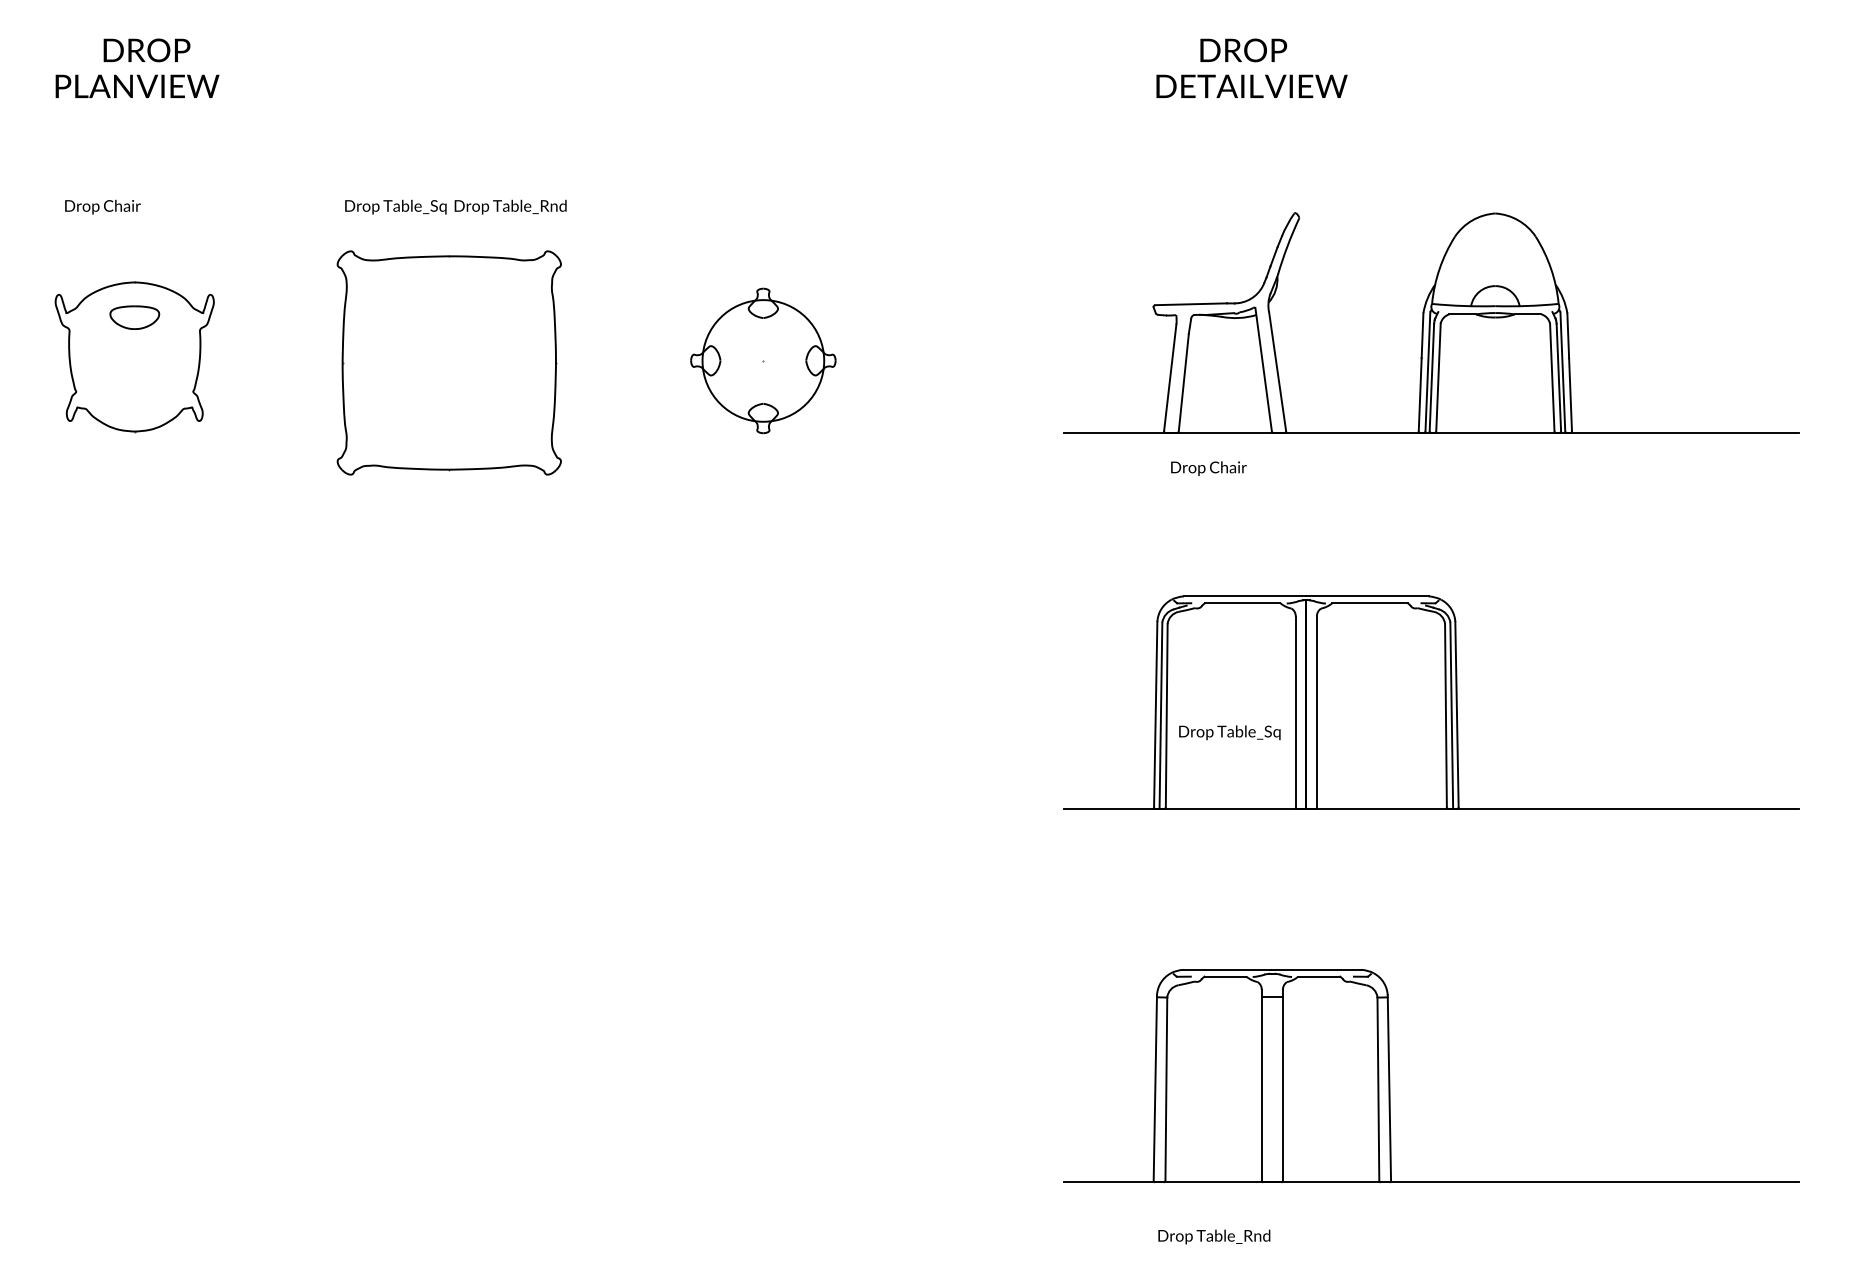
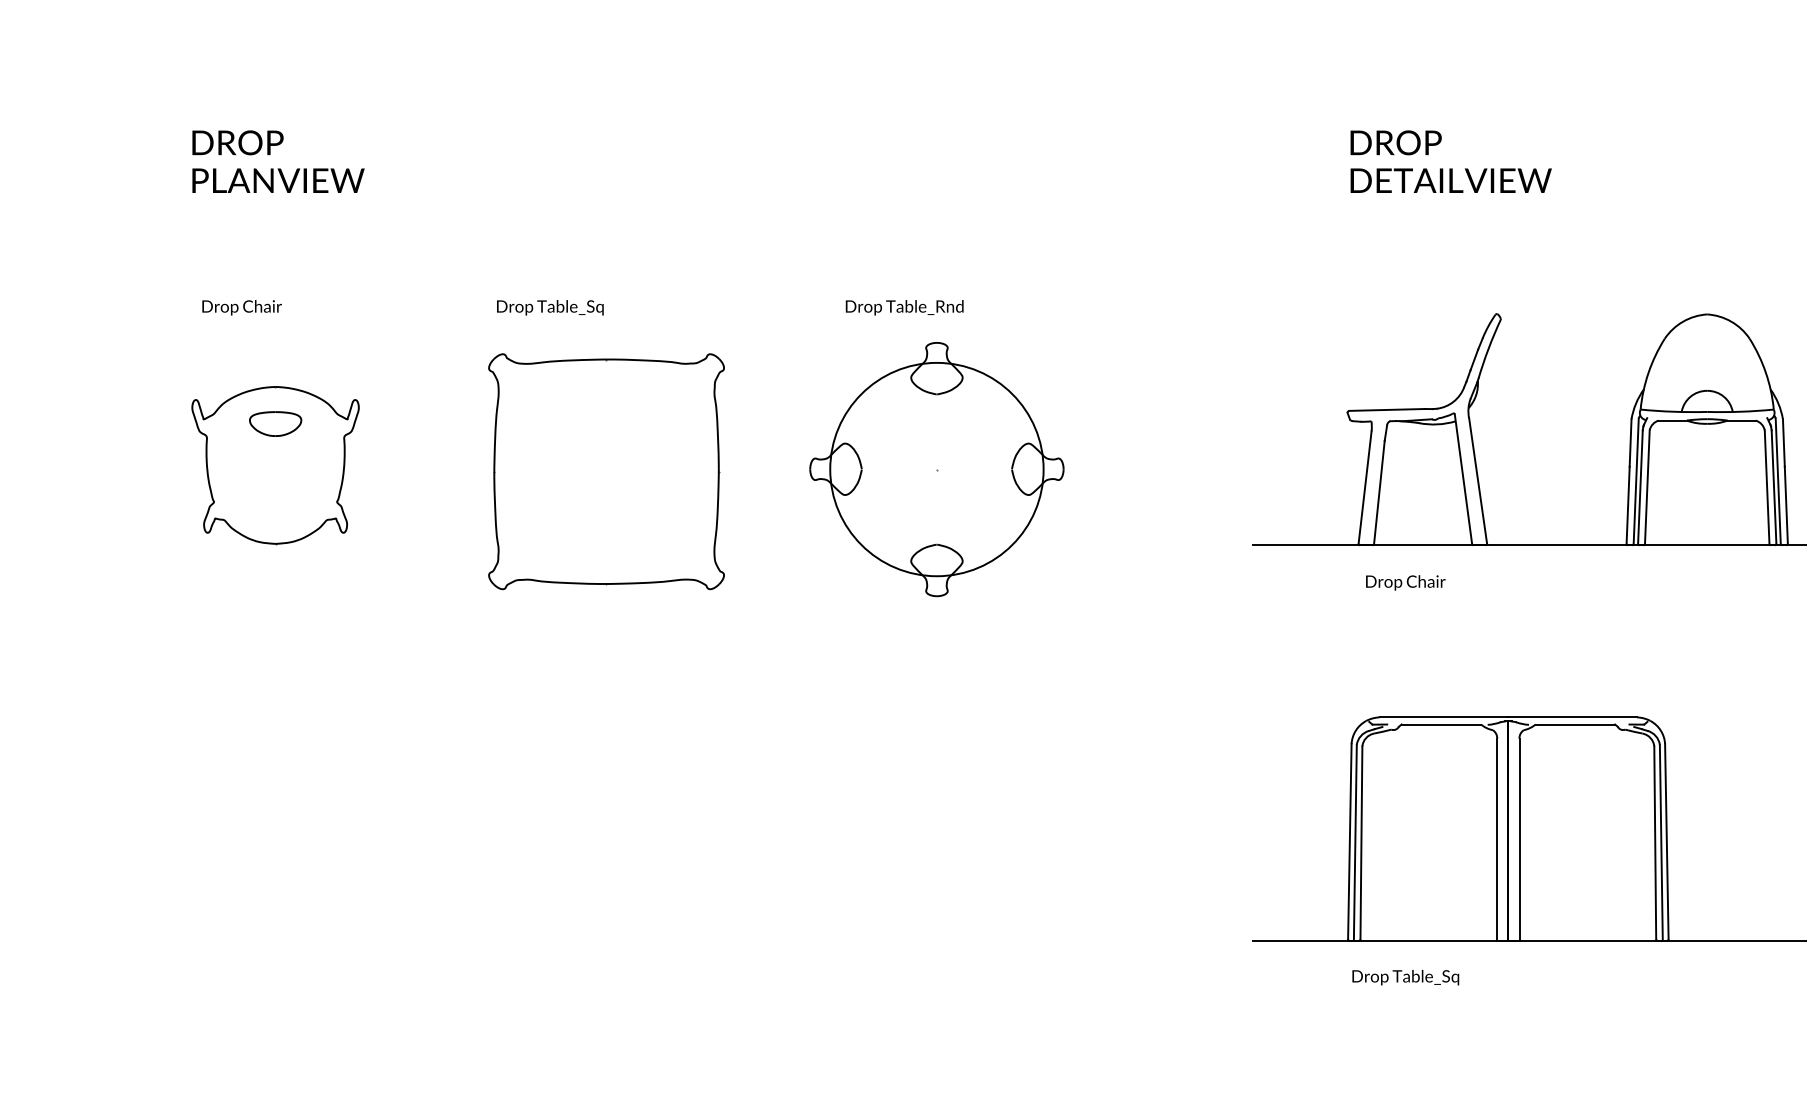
text: (146, 50) -> (237, 142), moved
text: (1243, 50) -> (1395, 142), moved
text: (510, 206) -> (904, 307), moved
part: (763, 360) -> (937, 469), size x1.67
text: (1229, 732) -> (1405, 977), moved

